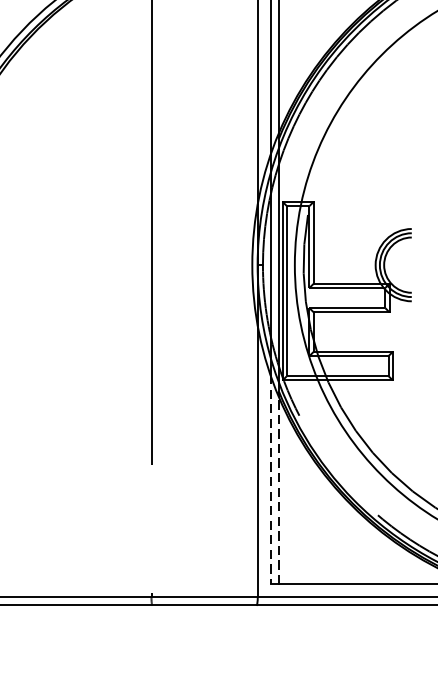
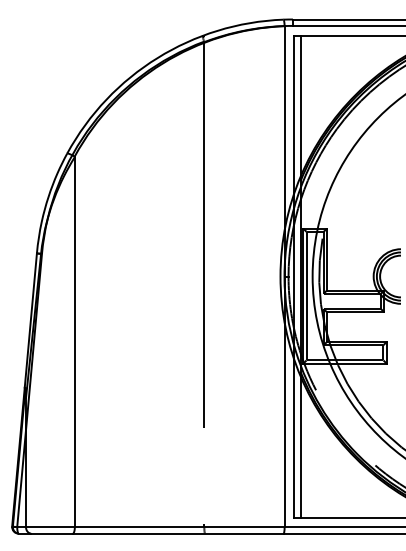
line: (270, 480) -> (294, 439), dashed -> solid
line: (278, 490) -> (300, 446), dashed -> solid

